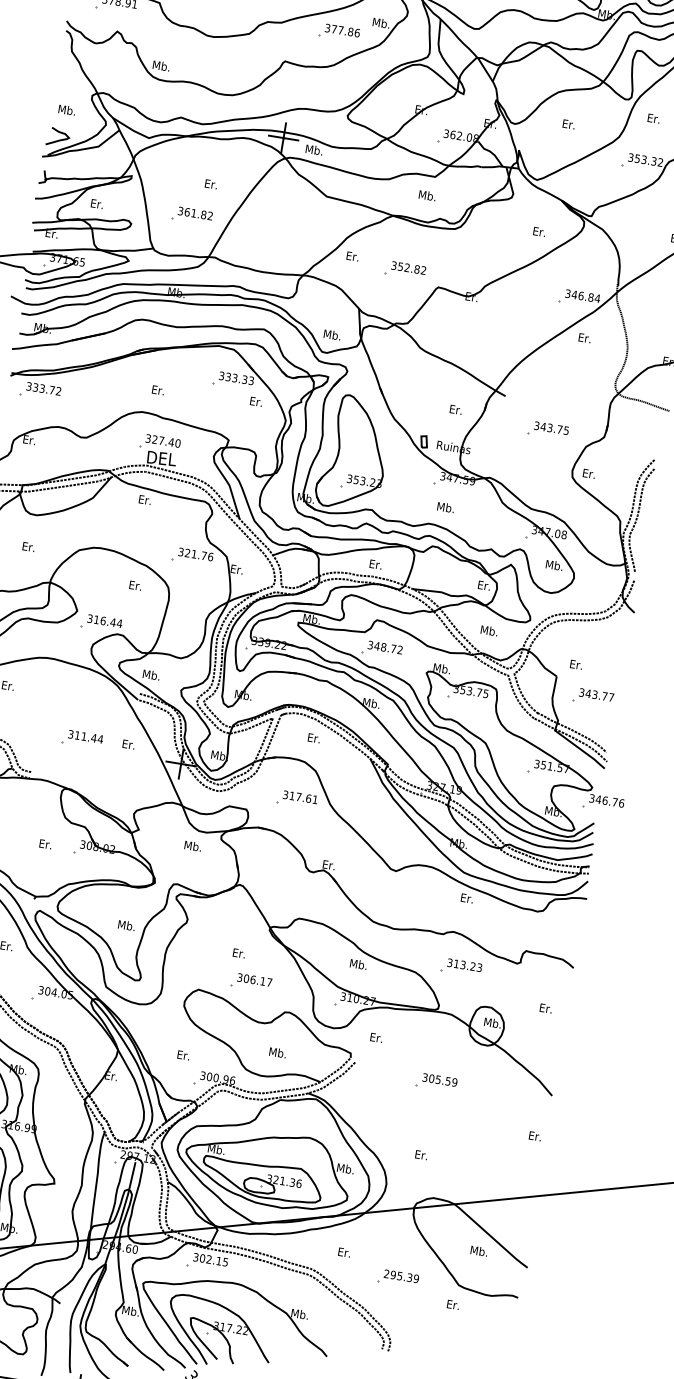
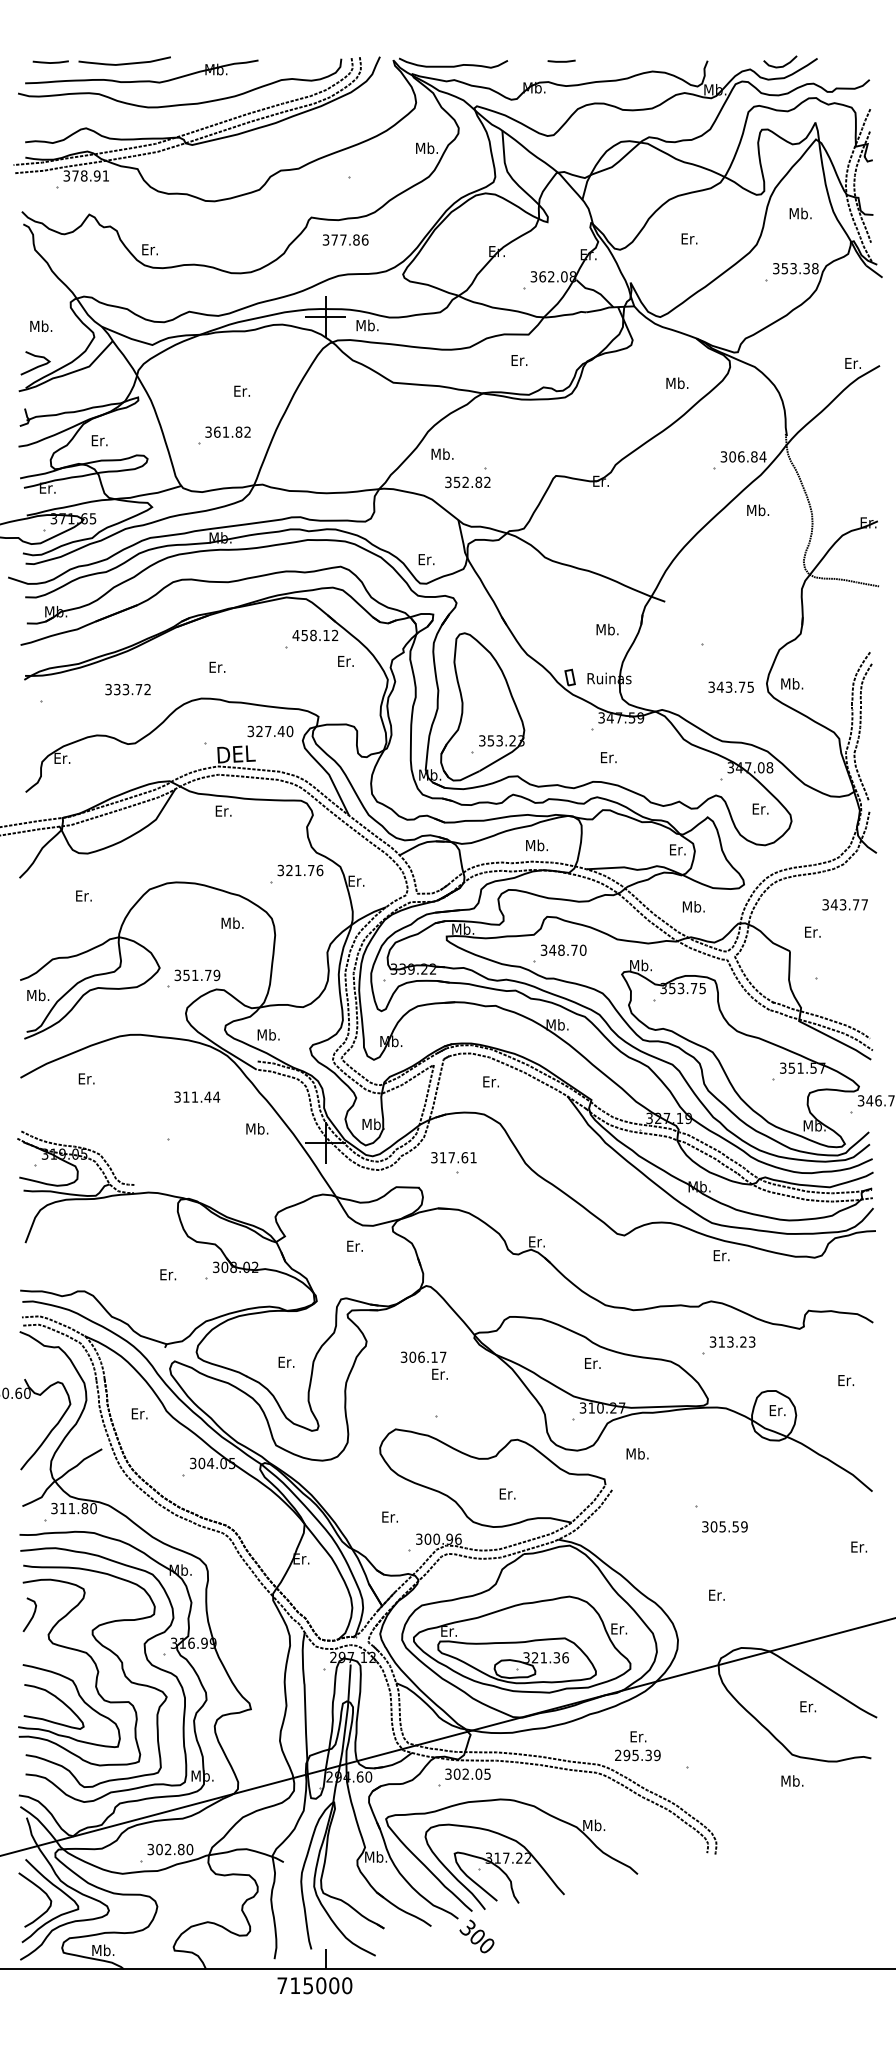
text: (342, 30) -> (345, 239), moved
text: (161, 65) -> (153, 249), Mb. -> Er.
text: (656, 119) -> (801, 213), Er. -> Mb.
text: (660, 162) -> (815, 268), 353.32 -> 353.38
text: (428, 195) -> (523, 360), Mb. -> Er.
text: (541, 232) -> (677, 383), Er. -> Mb.
text: (355, 256) -> (442, 453), Er. -> Mb.
text: (408, 268) -> (467, 482), moved
text: (574, 294) -> (732, 456), 346.84 -> 306.84
text: (333, 335) -> (430, 559), Mb. -> Er.
text: (587, 338) -> (758, 510), Er. -> Mb.
text: (236, 378) -> (315, 635), 333.33 -> 458.12
text: (43, 388) -> (127, 689), moved
text: (458, 410) -> (607, 629), Er. -> Mb.
text: (551, 427) -> (730, 686), moved
text: (163, 441) -> (270, 731), moved
text: (591, 473) -> (792, 683), Er. -> Mb.
text: (446, 507) -> (612, 757), Mb. -> Er.
text: (378, 564) -> (537, 845), Er. -> Mb.
text: (555, 565) -> (764, 808), Mb. -> Er.
text: (138, 585) -> (232, 922), Er. -> Mb.
text: (107, 621) -> (201, 975), 316.44 -> 351.79
text: (399, 649) -> (582, 949), 348.72 -> 348.70
text: (596, 694) -> (844, 904), moved
text: (86, 736) -> (197, 1096), moved
text: (131, 744) -> (257, 1128), Er. -> Mb.
text: (300, 797) -> (453, 1157), moved
text: (193, 845) -> (358, 1245), Mb. -> Er.
text: (127, 925) -> (290, 1361), Mb. -> Er.
text: (359, 964) -> (596, 1363), Mb. -> Er.
text: (254, 979) -> (423, 1356), moved
text: (493, 1023) -> (781, 1410), Mb. -> Er.
text: (379, 1038) -> (638, 1453), Er. -> Mb.
text: (278, 1052) -> (511, 1493), Mb. -> Er.
text: (439, 1079) -> (724, 1526), moved
text: (216, 1149) -> (452, 1630), Mb. -> Er.
text: (345, 1168) -> (622, 1628), Mb. -> Er.
text: (479, 1251) -> (811, 1706), Mb. -> Er.
text: (218, 1260) -> (478, 1773), 302.15 -> 302.05
text: (401, 1276) -> (637, 1755), moved
text: (455, 1304) -> (792, 1780), Er. -> Mb.

